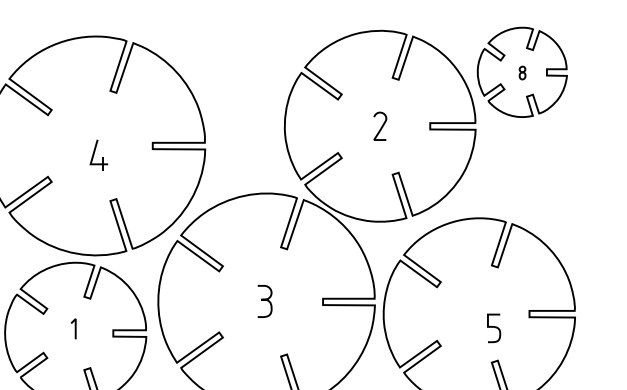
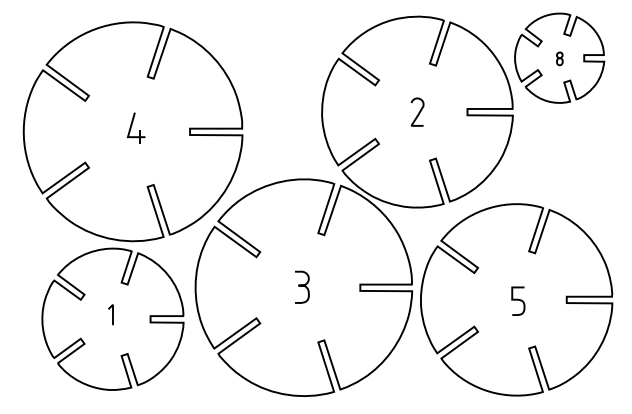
part: (98, 154) -> (135, 127), moved
curve: (494, 327) -> (518, 300), moved

